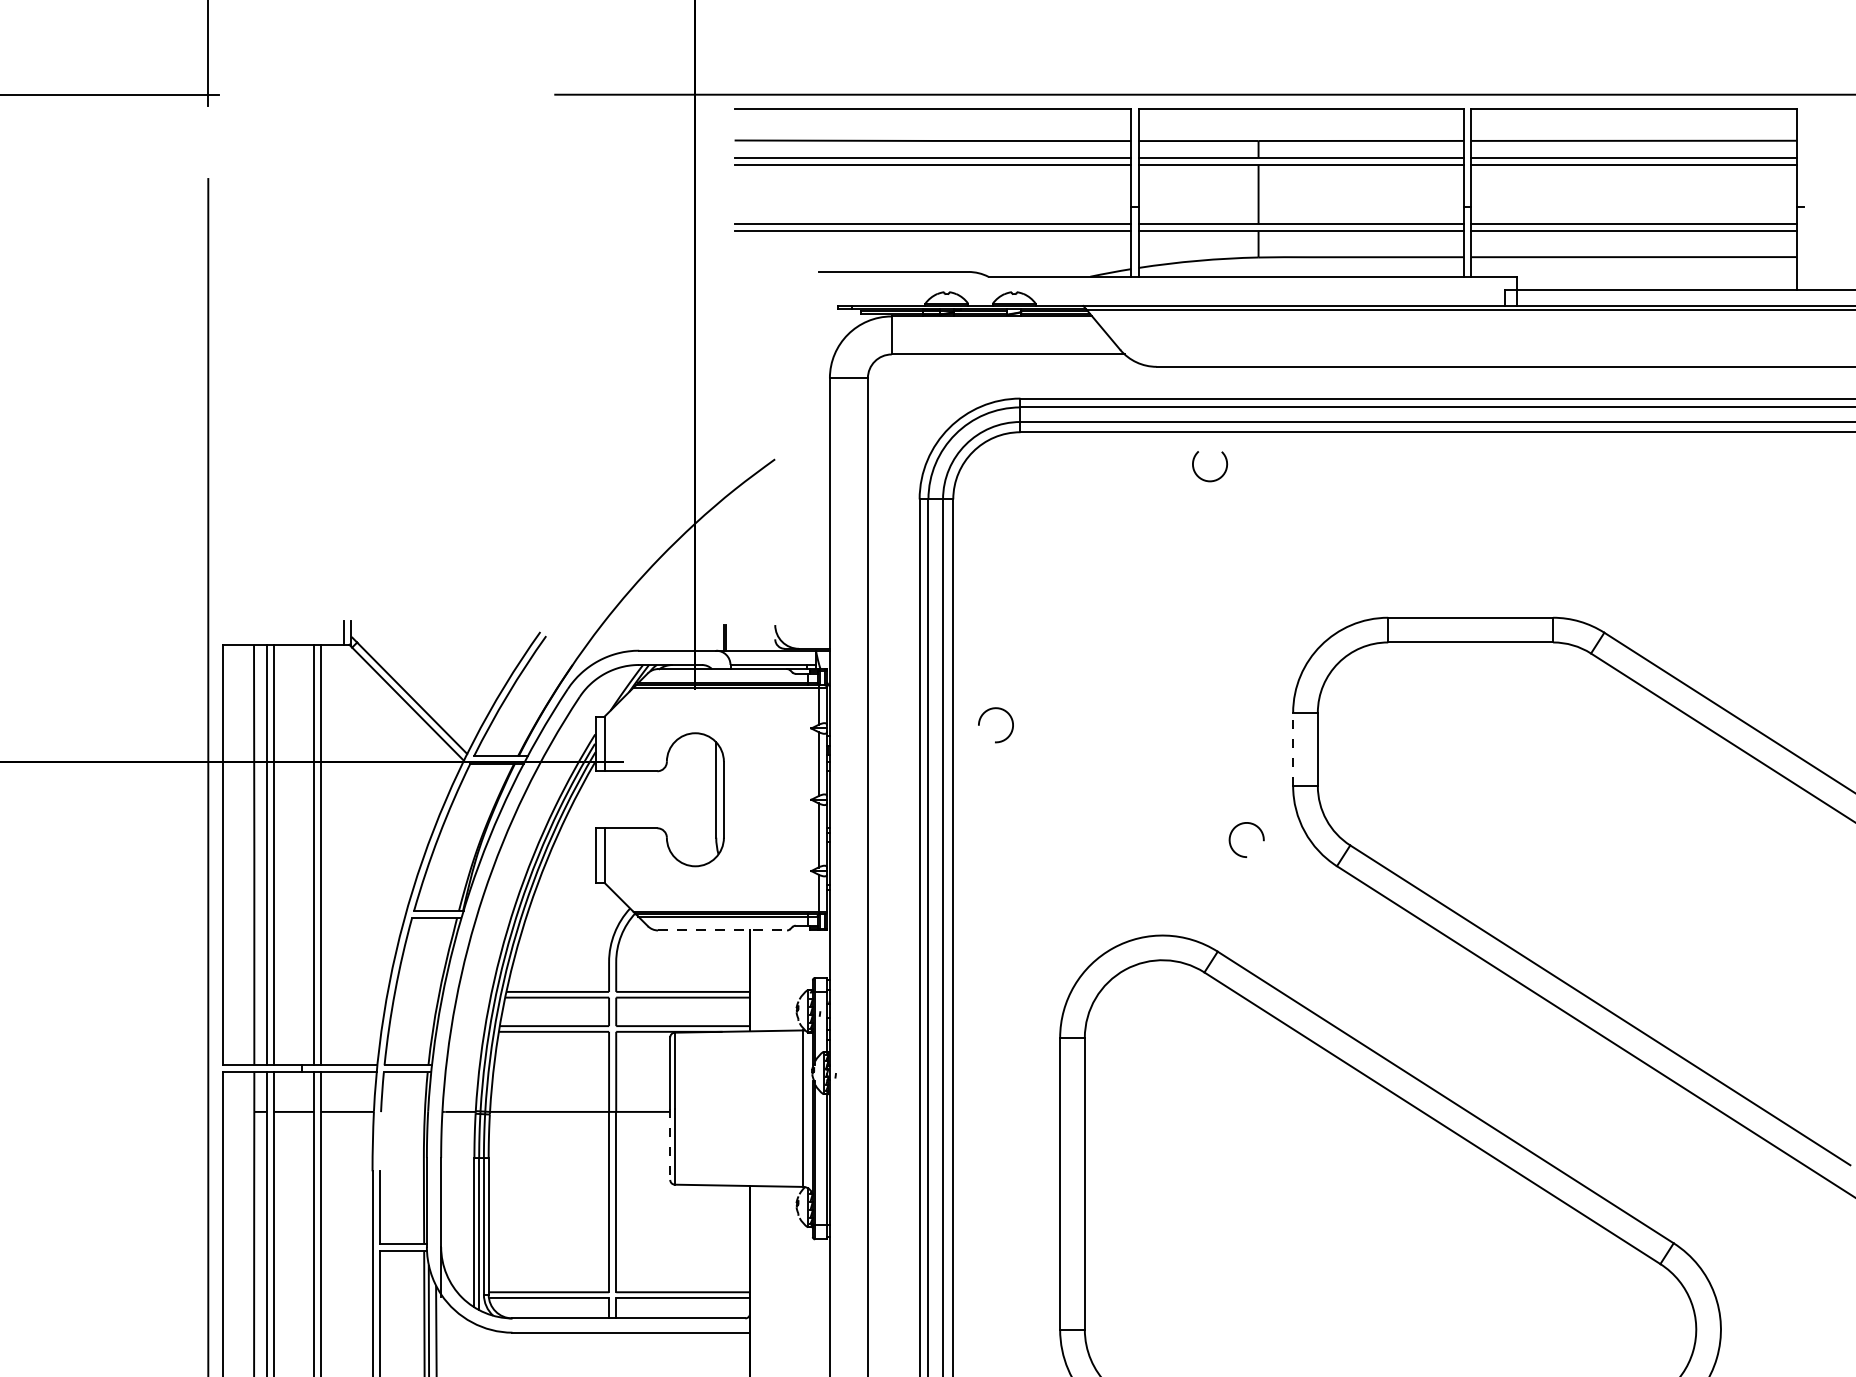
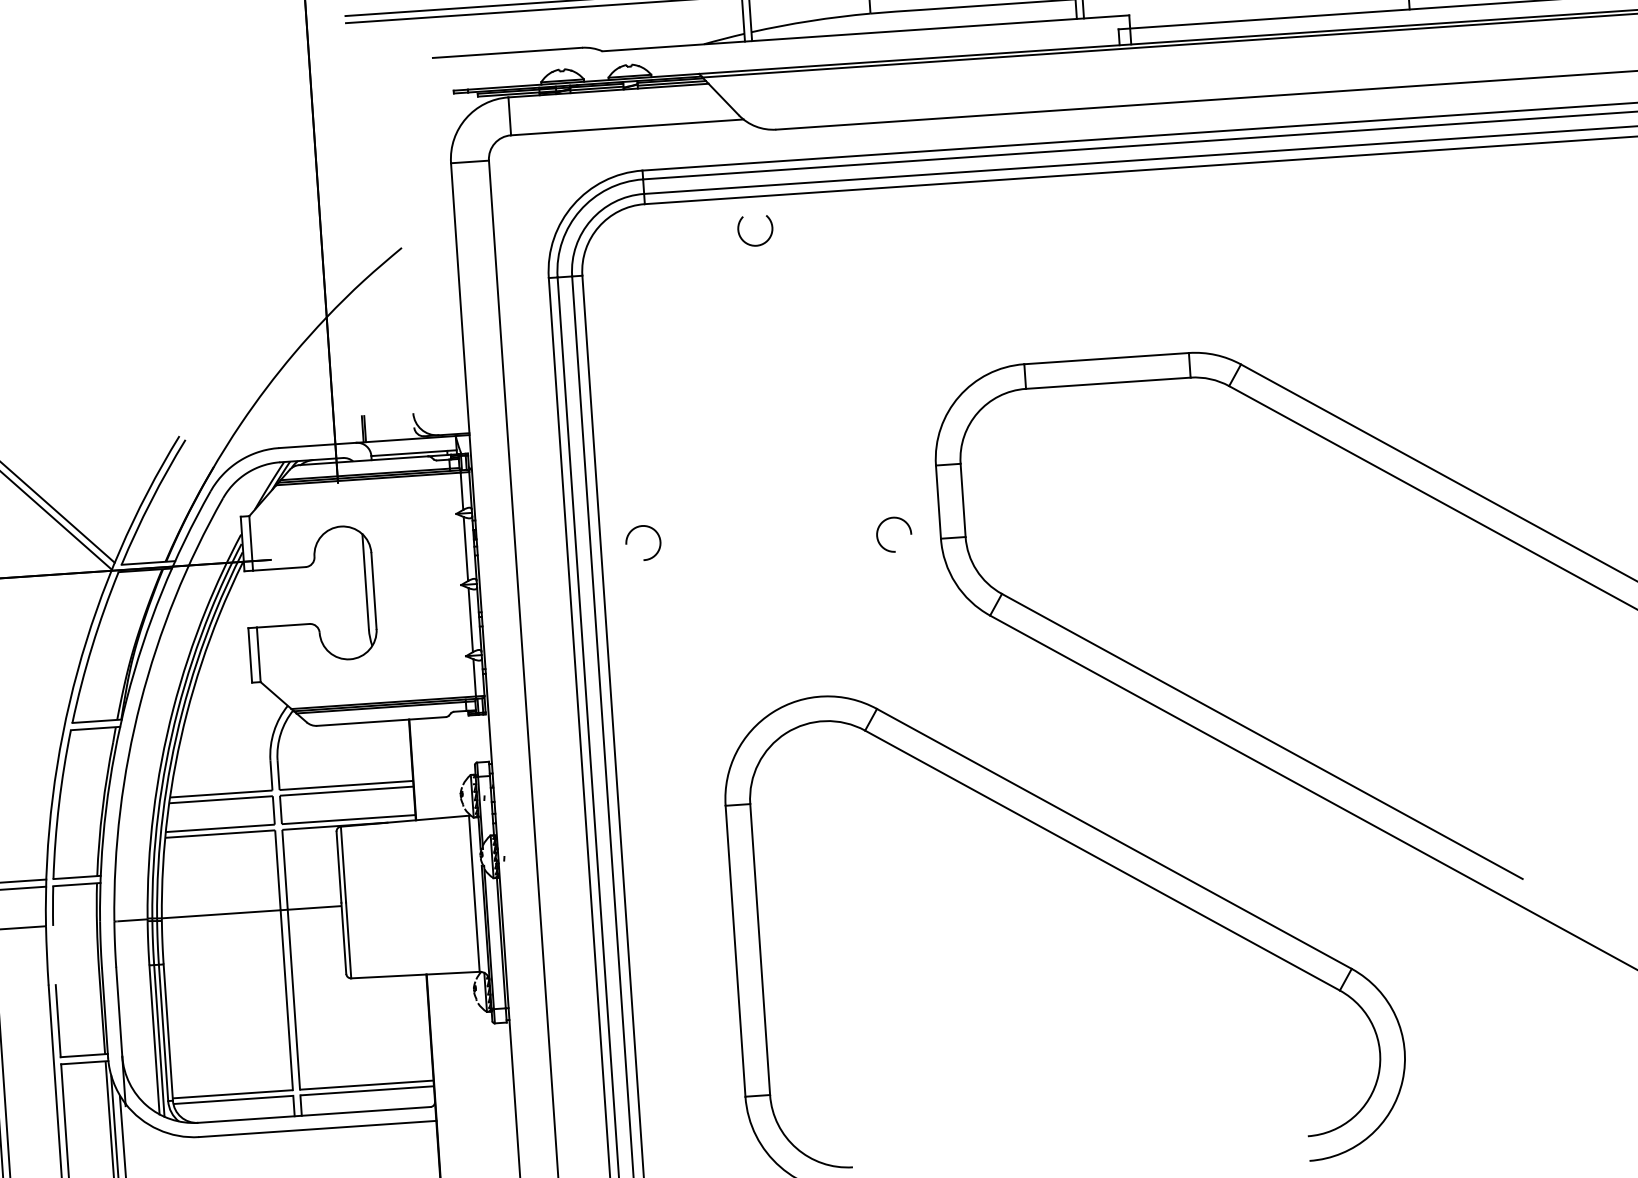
arc: (1214, 479) -> (760, 243), moved
arc: (980, 721) -> (627, 540), moved
line: (1293, 749) -> (938, 502), dashed -> solid
arc: (1240, 825) -> (886, 520), moved
line: (723, 930) -> (382, 721), dashed -> solid
line: (670, 1144) -> (344, 938), dashed -> solid

